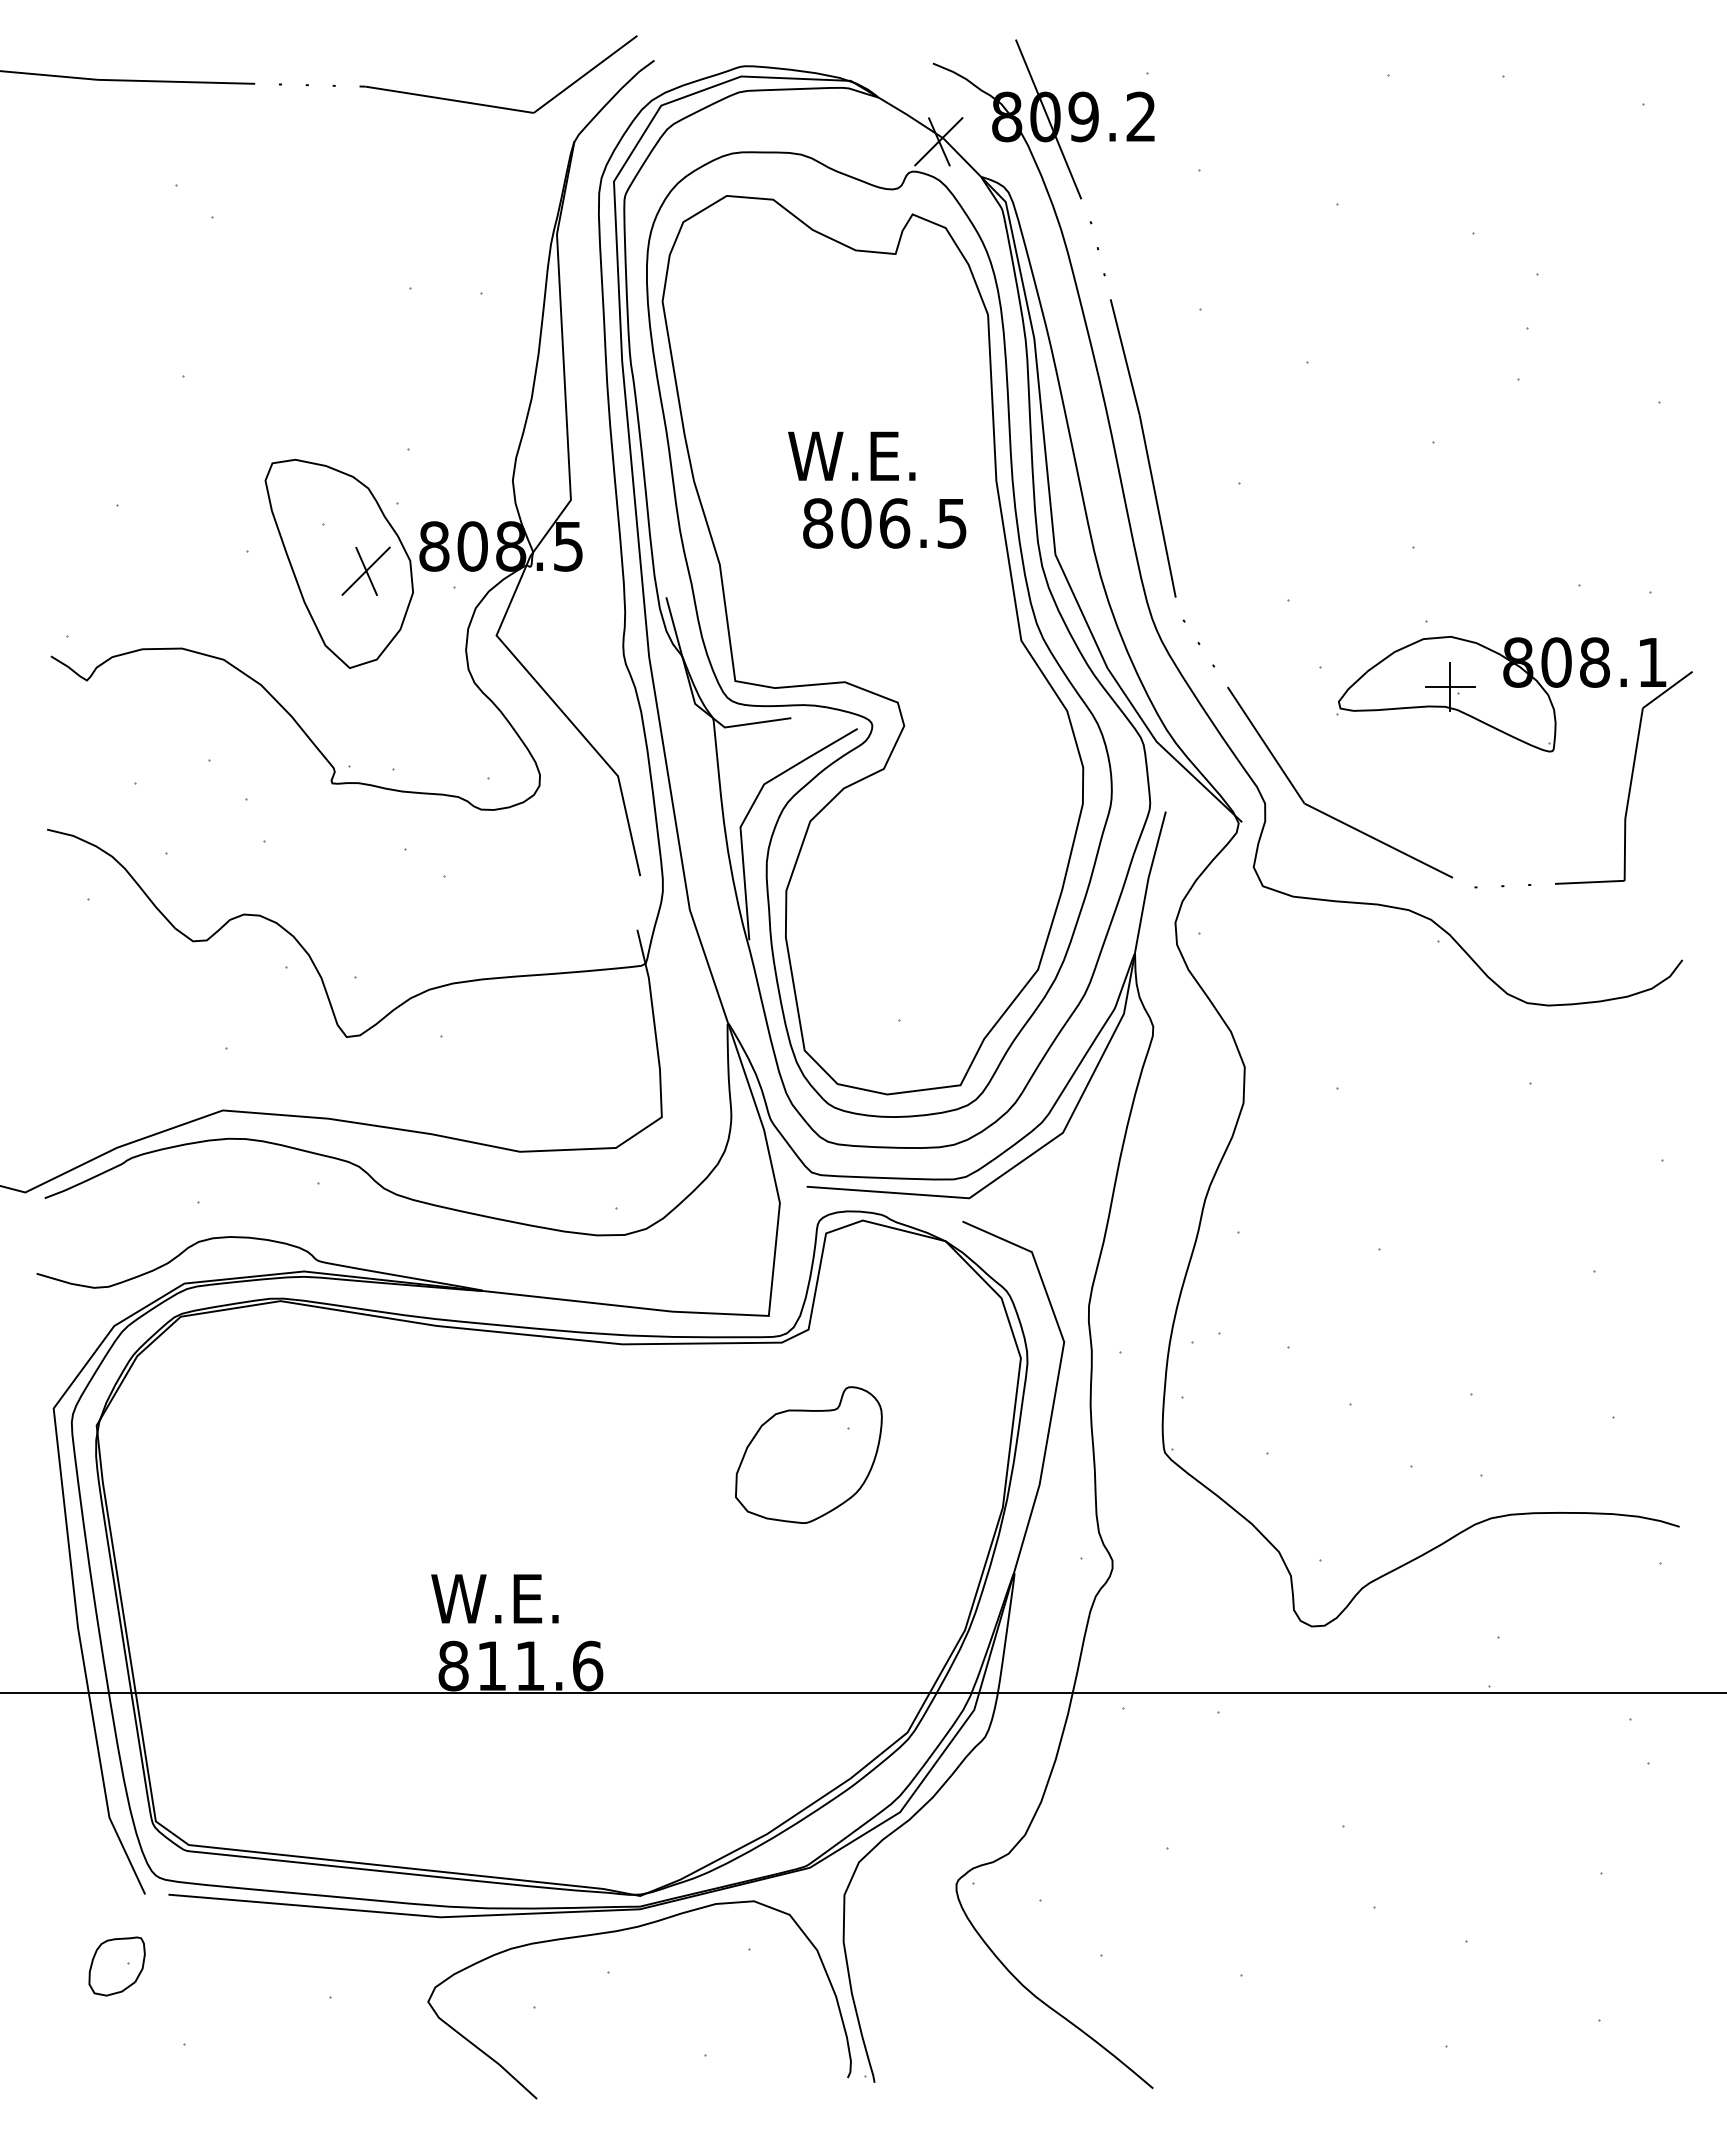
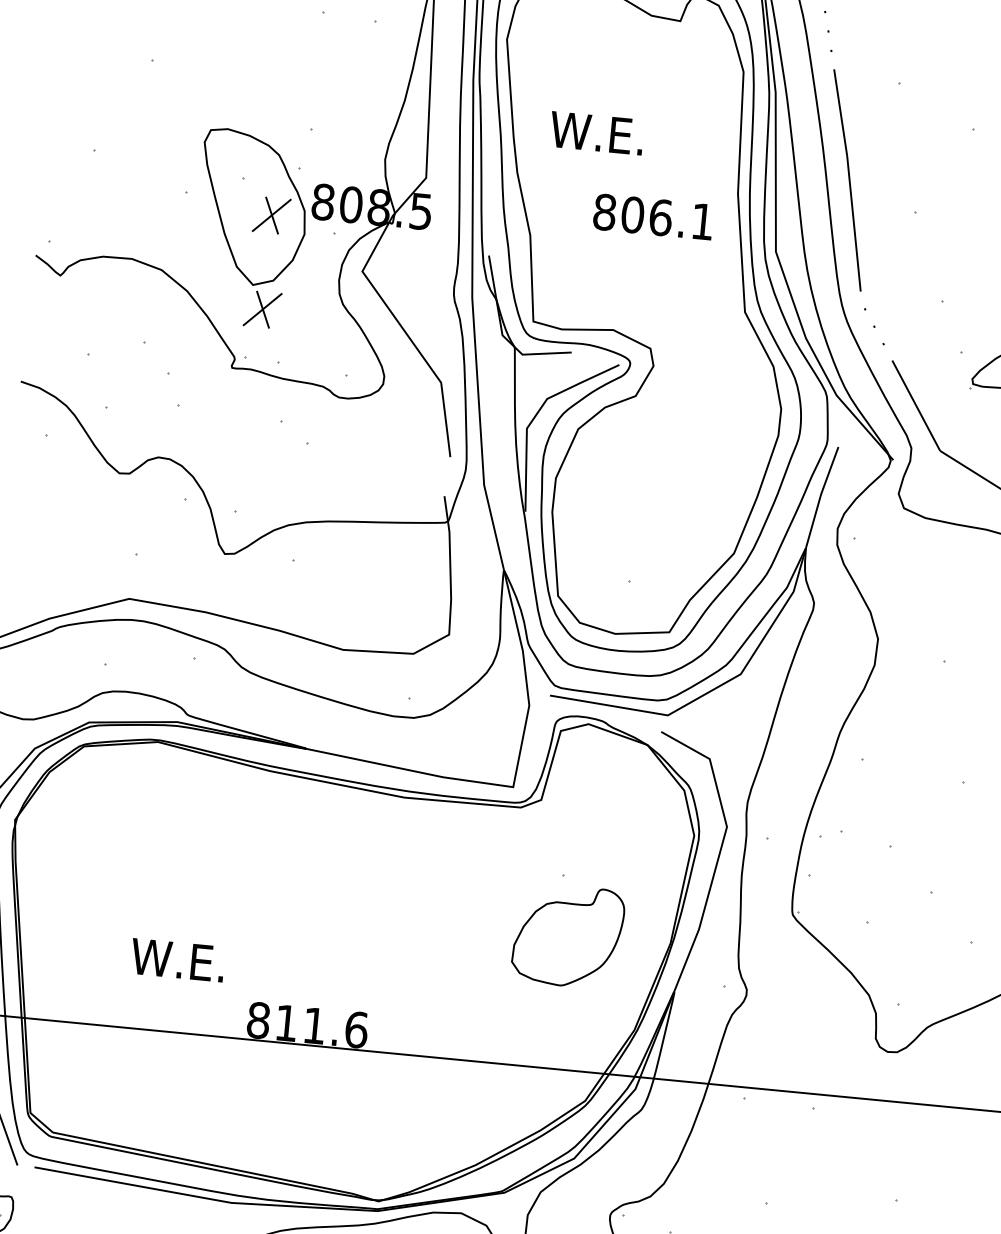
text: (851, 455) -> (596, 132), moved
text: (951, 523) -> (702, 221), 806.5 -> 806.1
part: (365, 699) -> (262, 308), added
part: (808, 1454) -> (567, 935), moved
text: (494, 1598) -> (177, 959), moved

